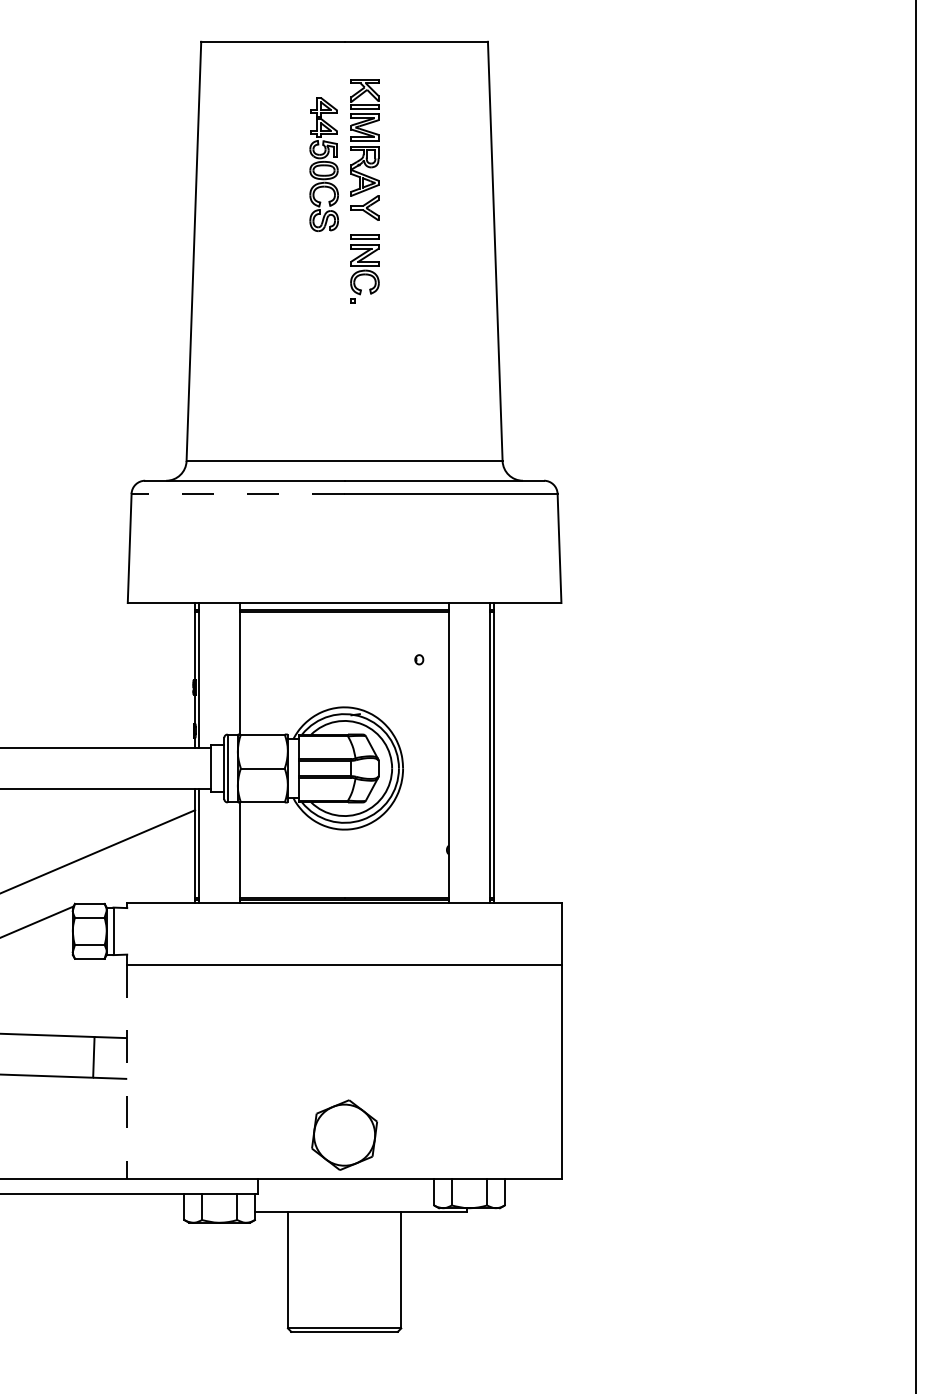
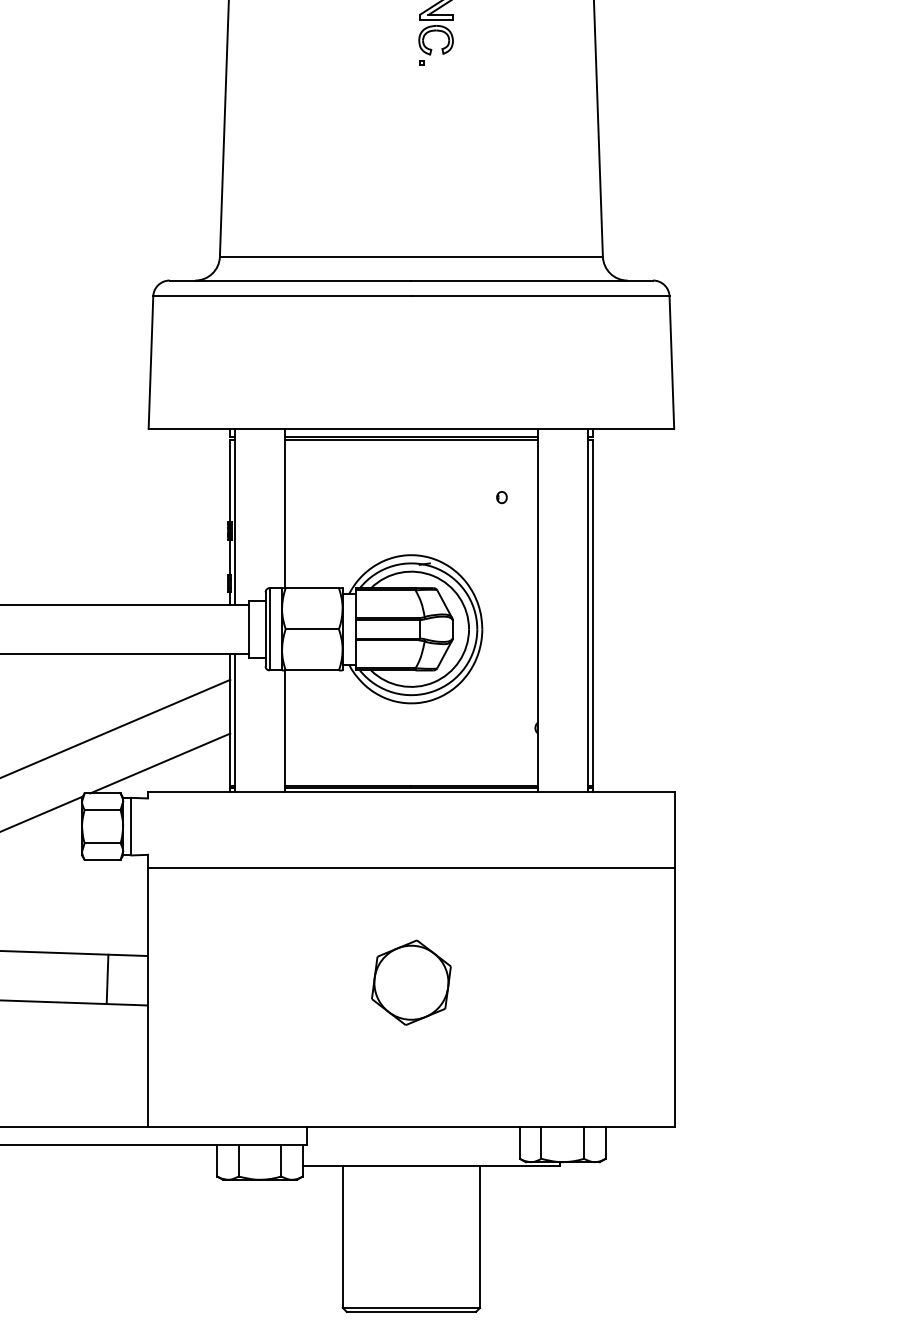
line: (237, 493) -> (281, 296), dashed -> solid
line: (137, 878) -> (160, 762), added
line: (127, 1072) -> (148, 997), dashed -> solid
part: (344, 1134) -> (411, 981), moved

